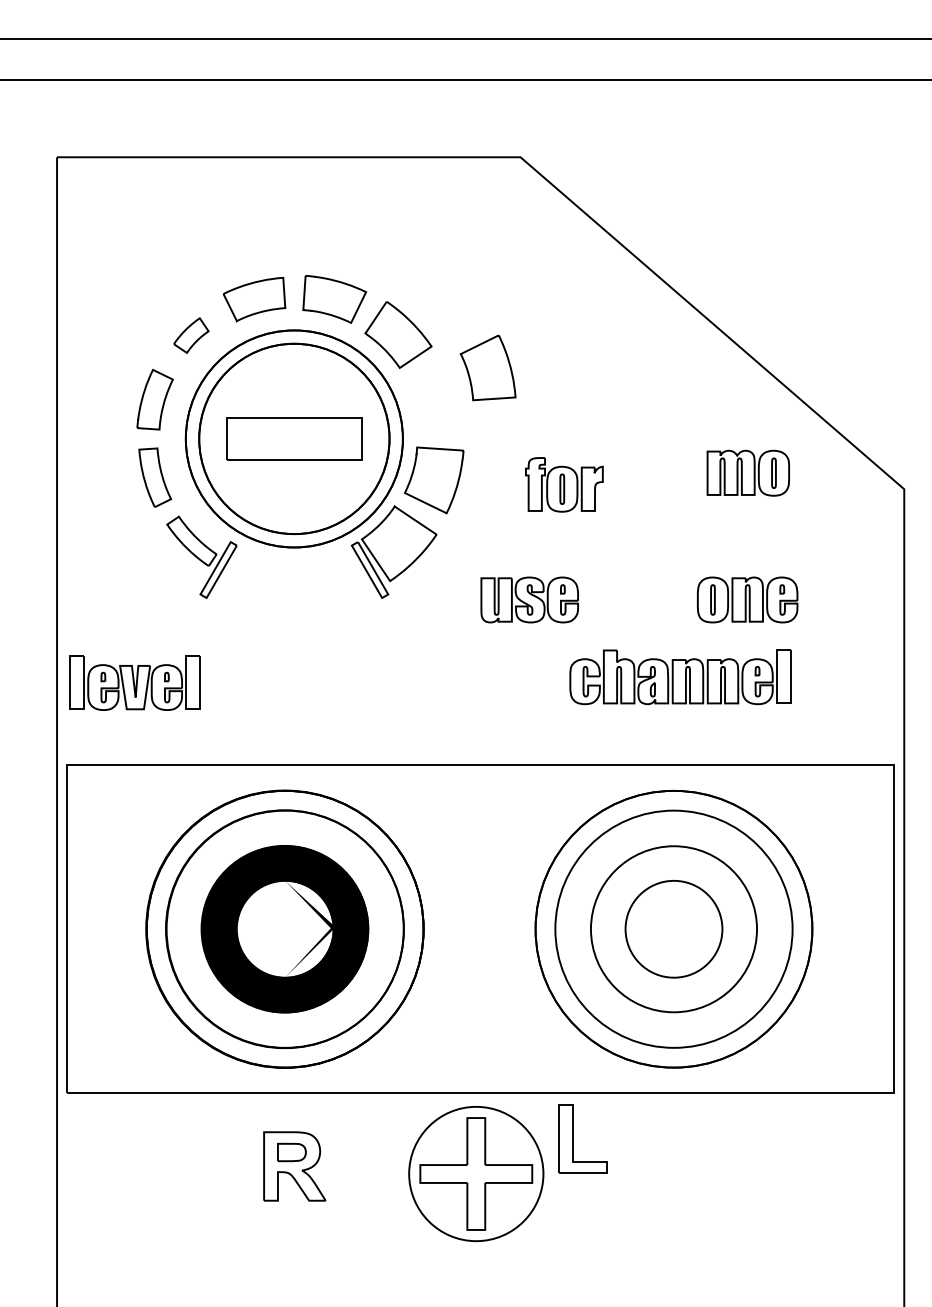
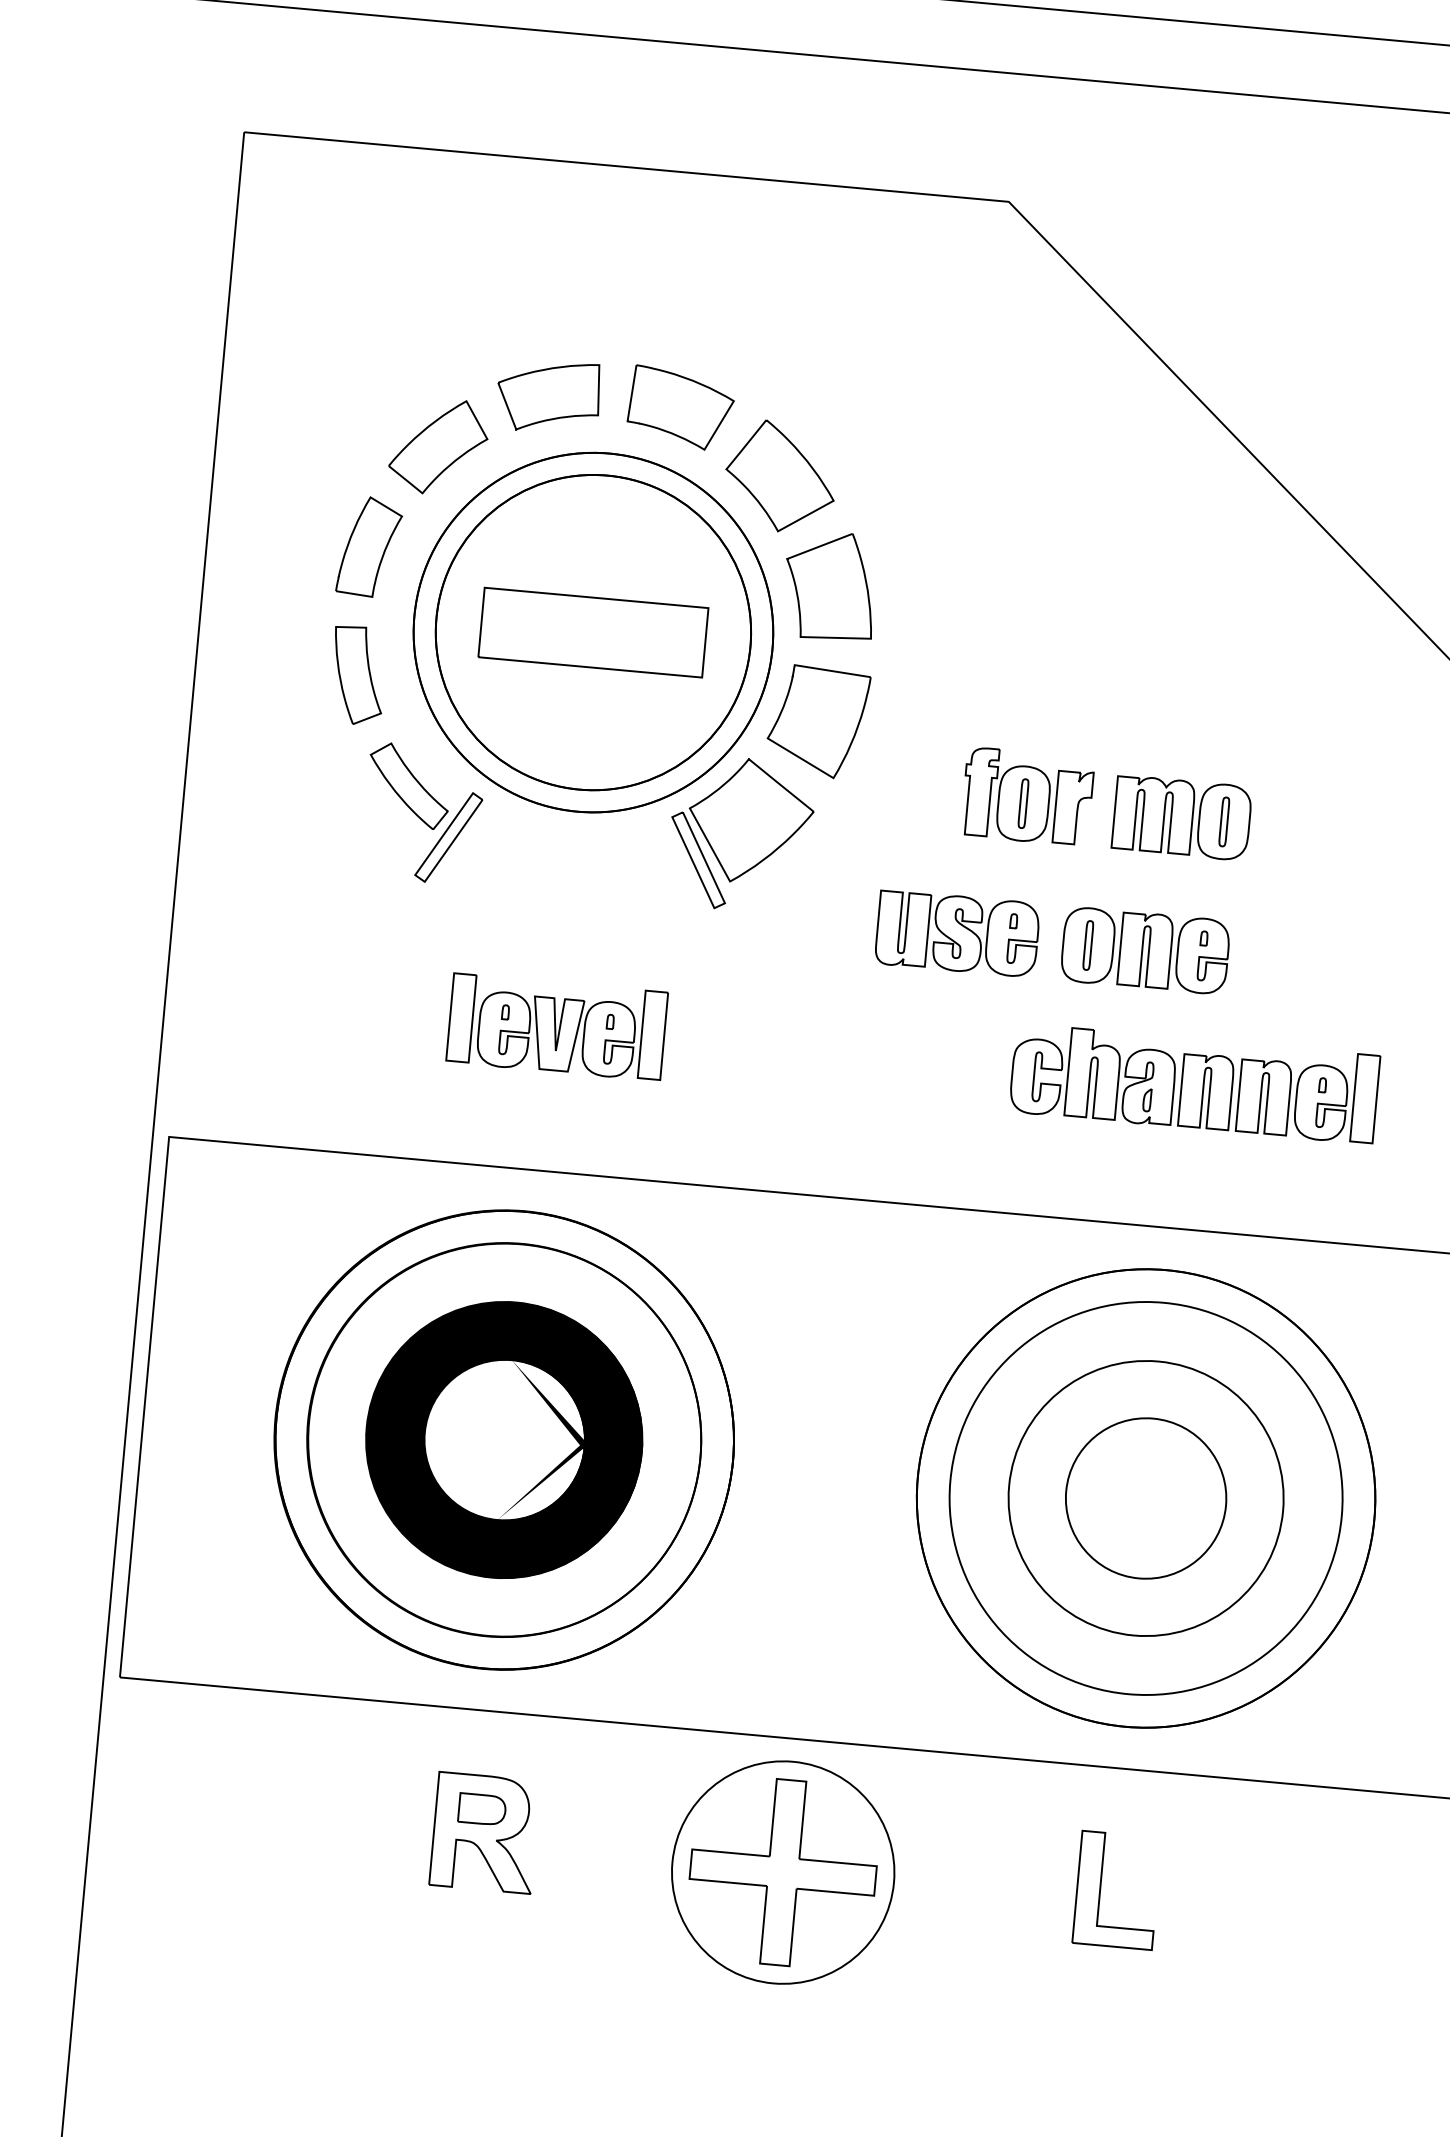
part: (191, 335) -> (439, 446), size x1.67
part: (487, 367) -> (829, 585), moved
part: (747, 472) -> (1180, 816), moved
part: (564, 484) -> (1027, 796), moved
part: (747, 599) -> (1145, 949), moved
part: (134, 682) -> (556, 1026), moved
part: (573, 1138) -> (1101, 1887), moved

